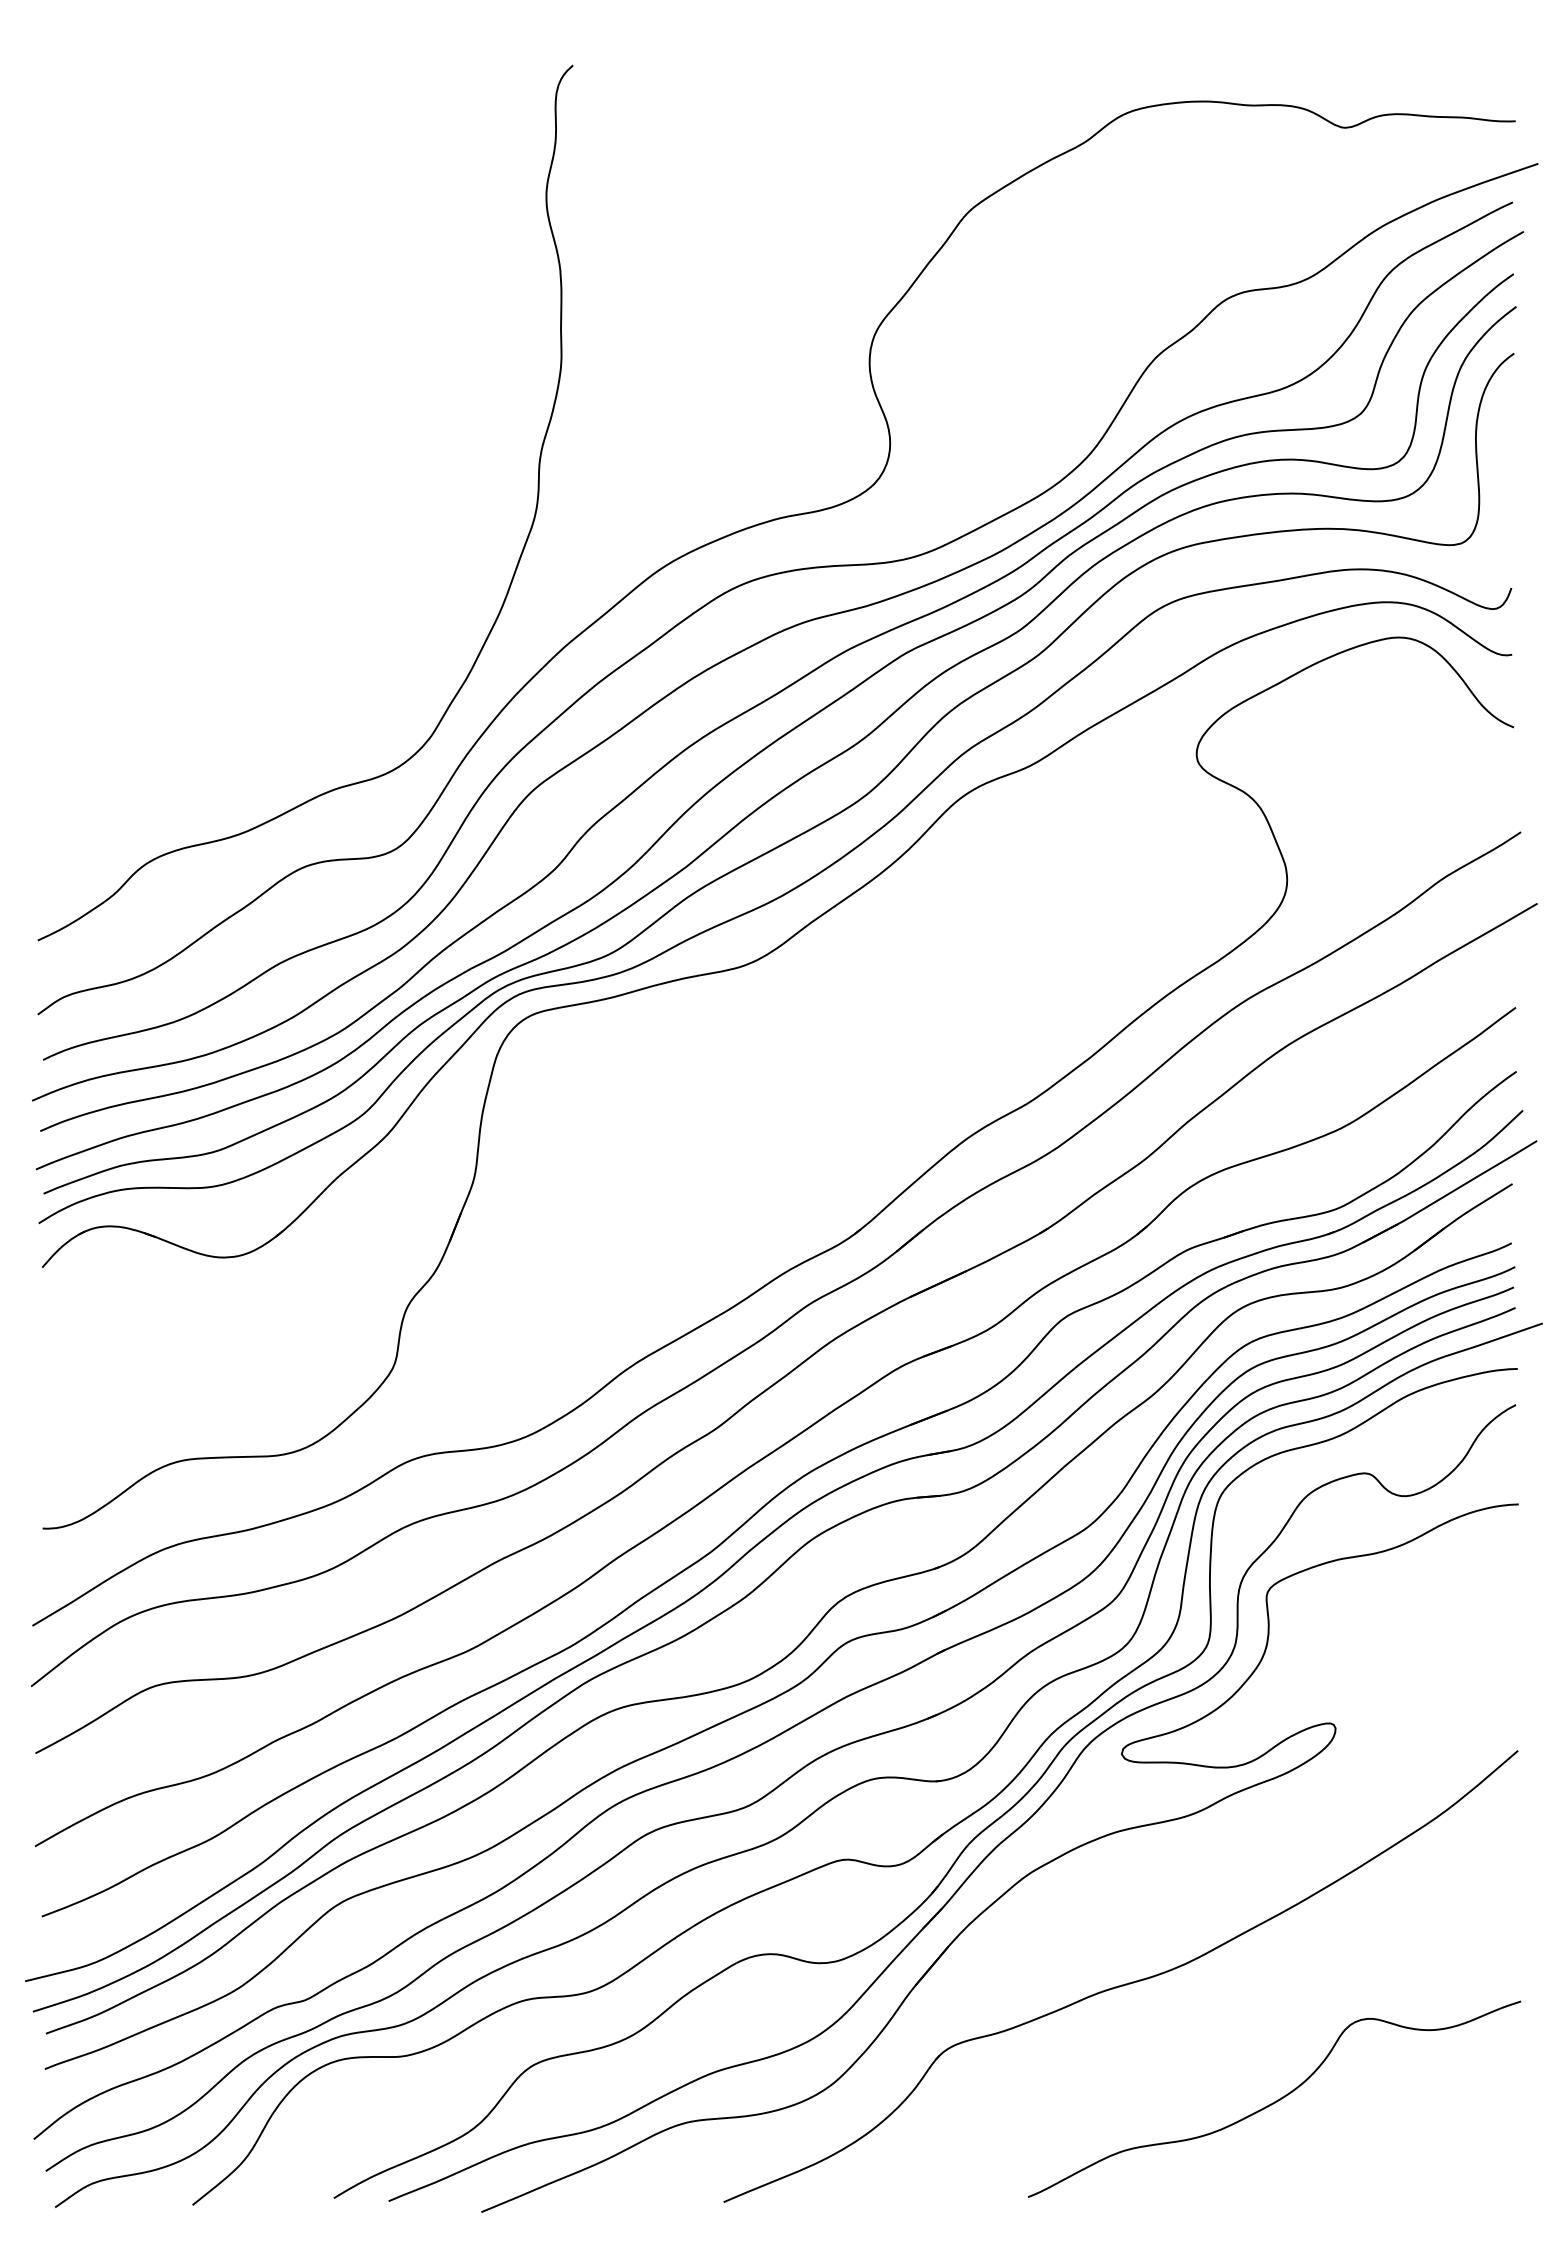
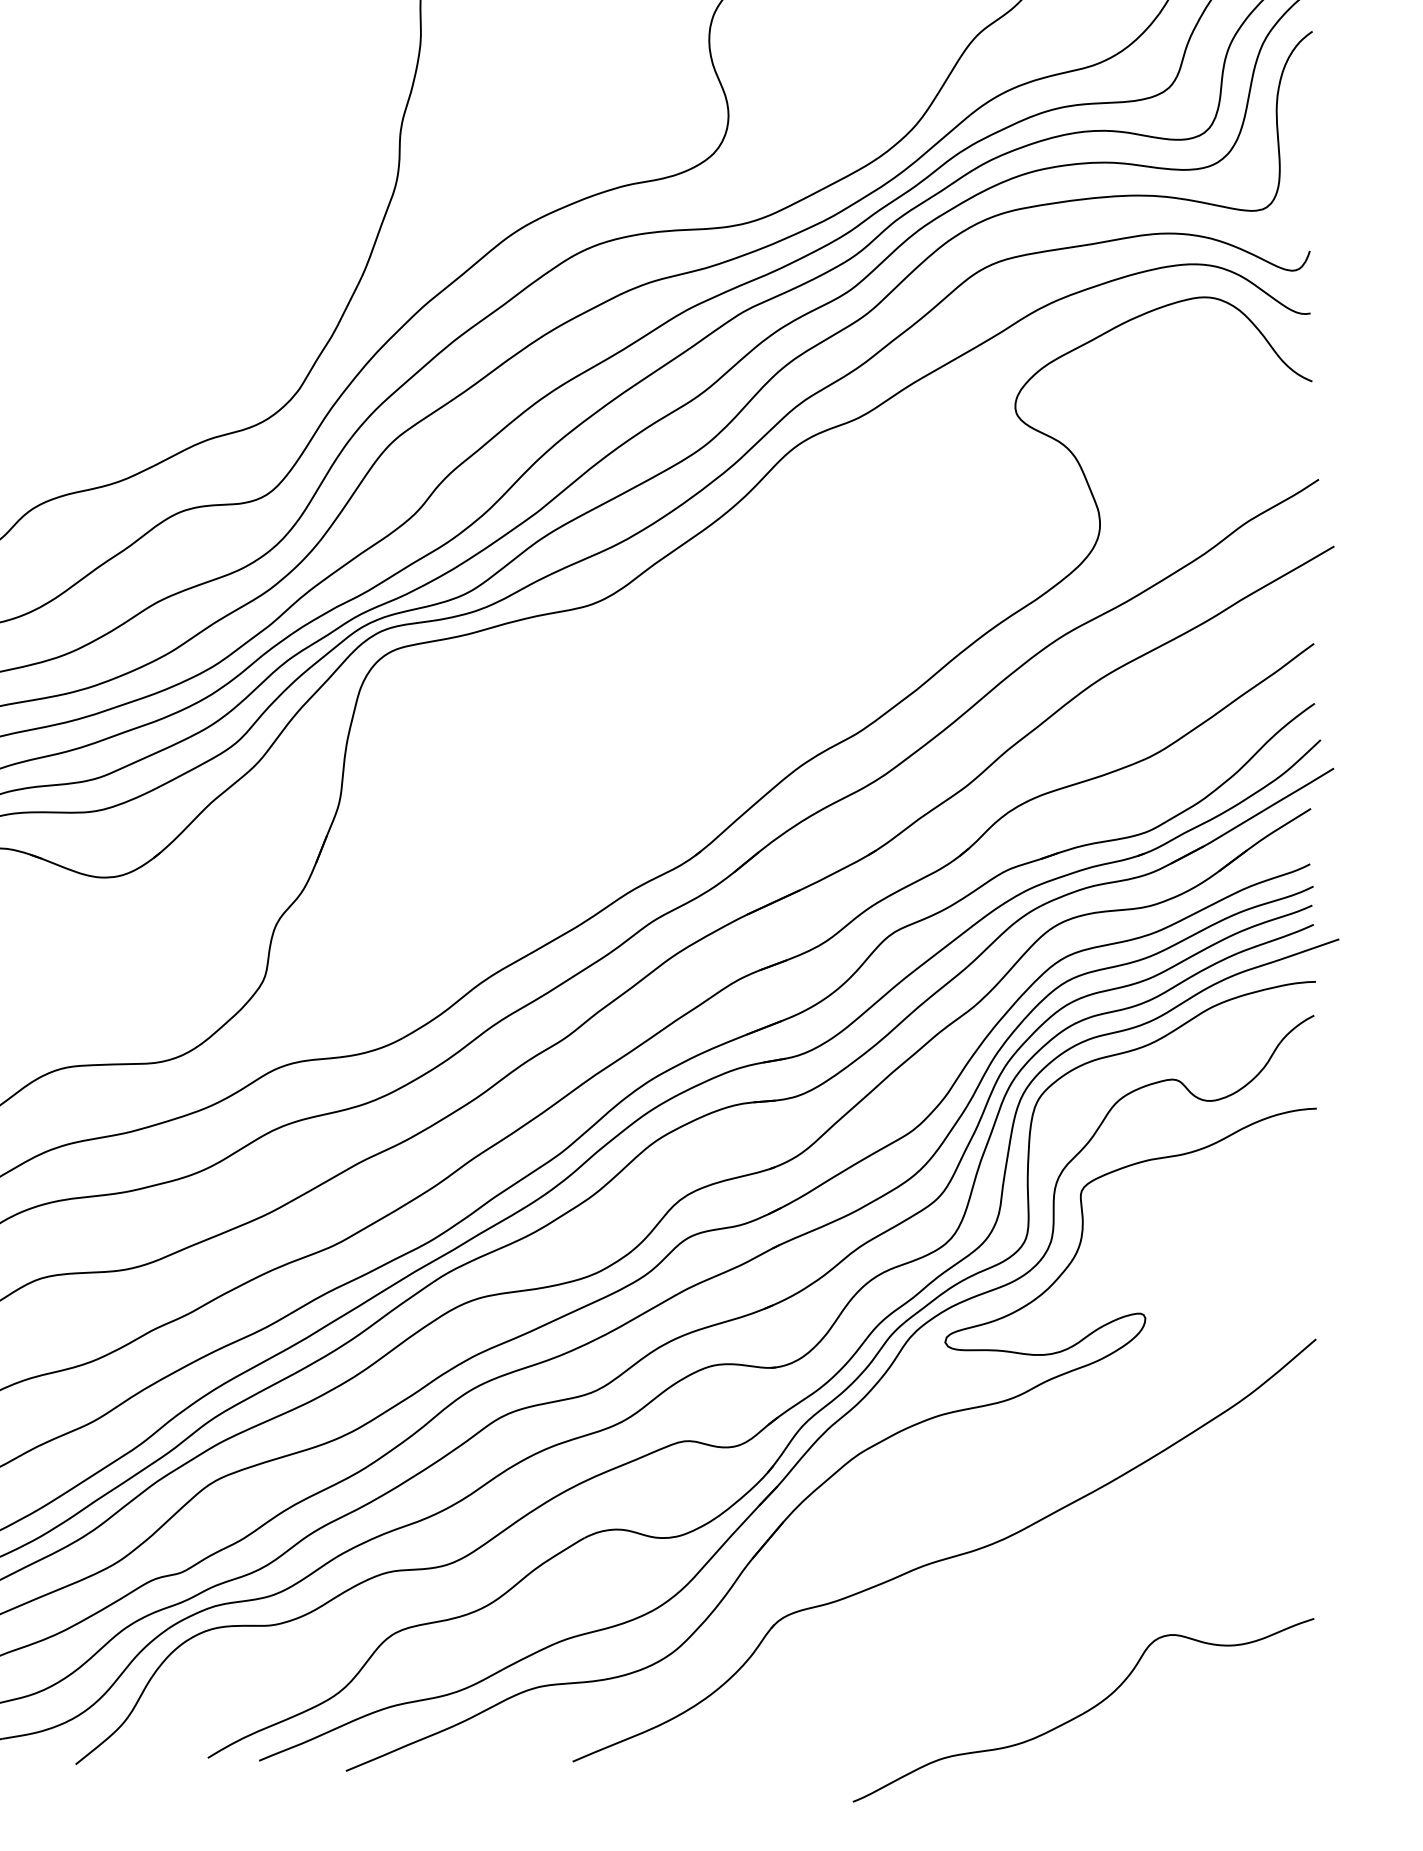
curve: (1276, 2100) -> (1085, 1711), moved

